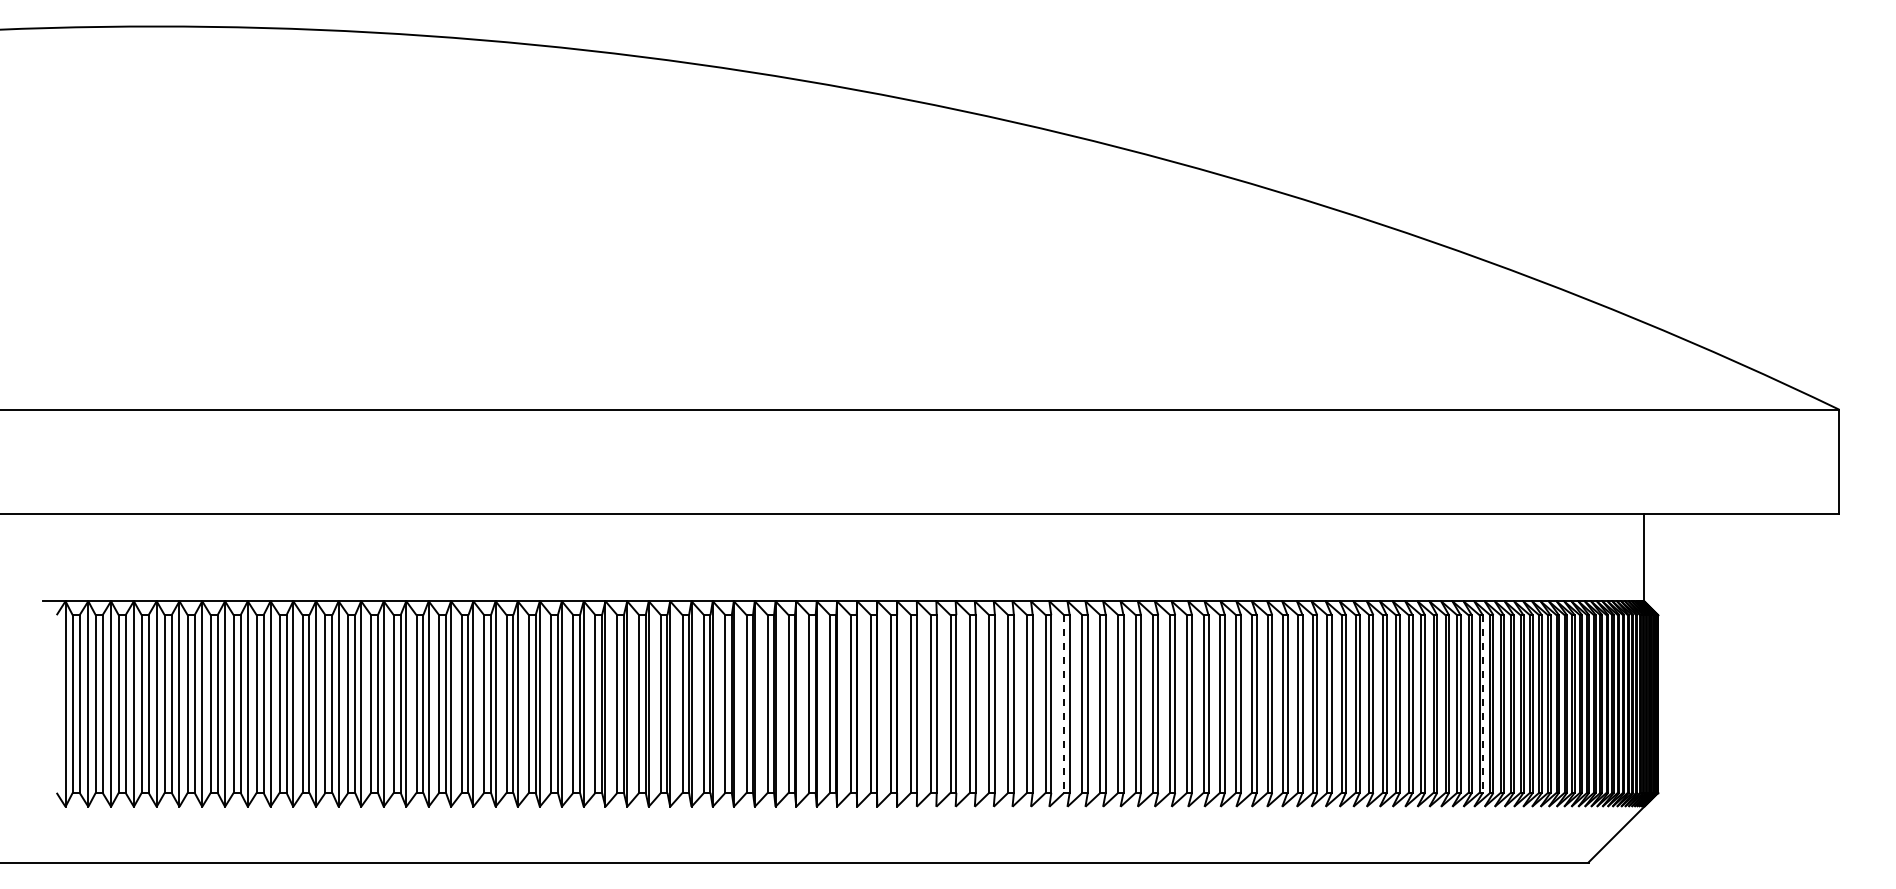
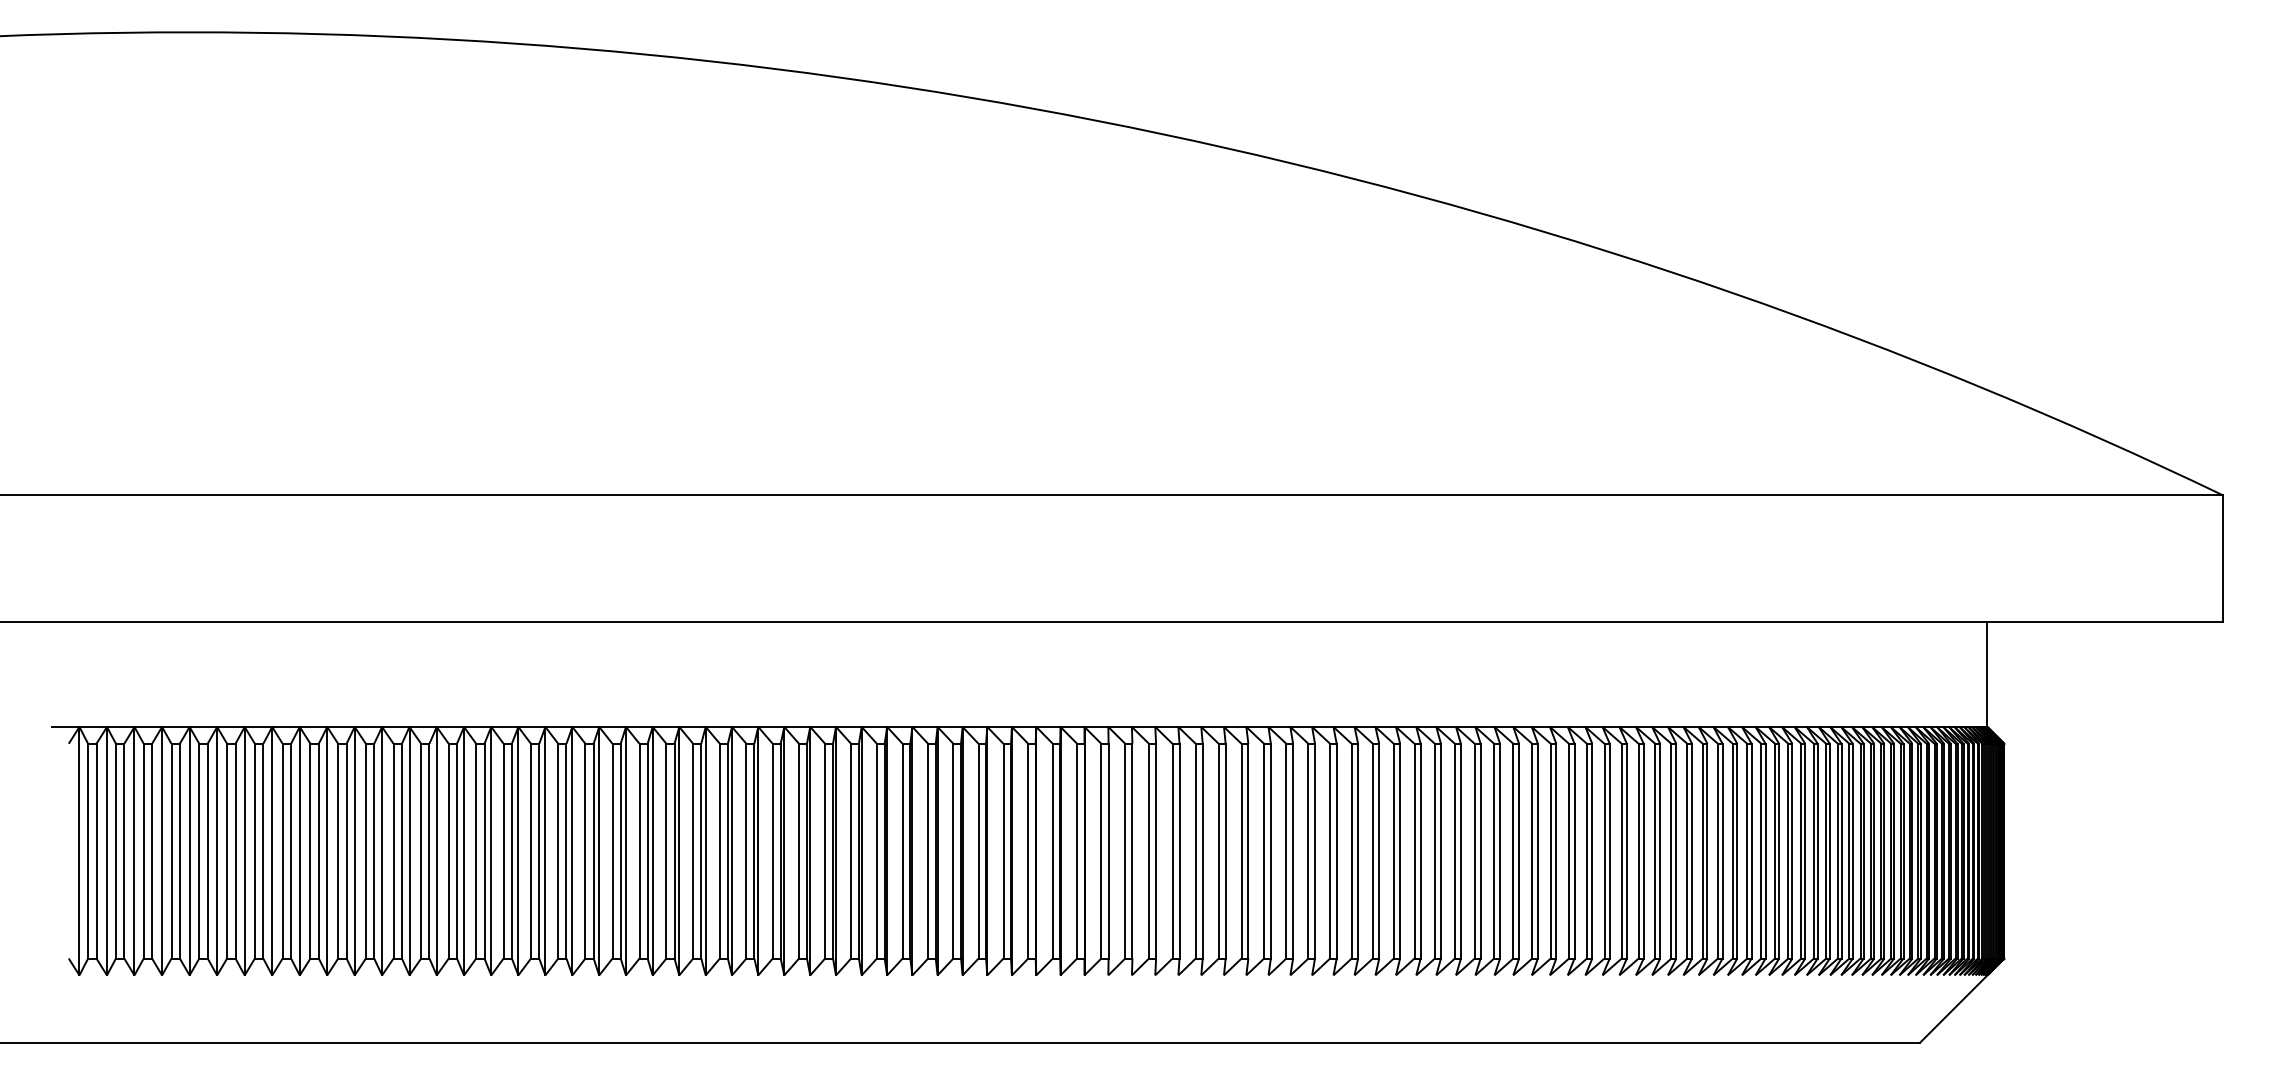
line: (1064, 704) -> (1286, 851), dashed -> solid
line: (1482, 704) -> (1792, 851), dashed -> solid

